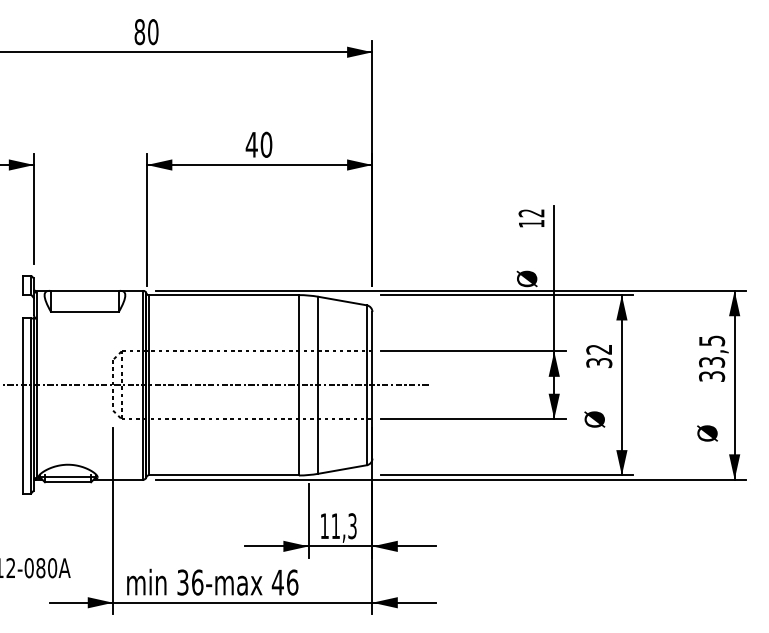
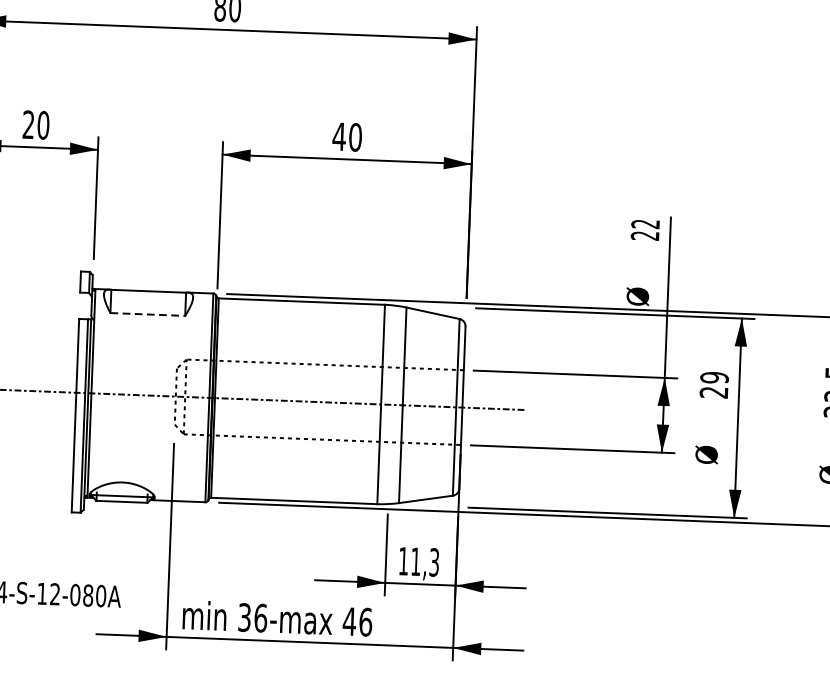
text: (531, 223) -> (645, 235), 12 -> 22
line: (84, 312) -> (147, 314), solid -> dashed
text: (599, 356) -> (714, 385), 32 -> 29

